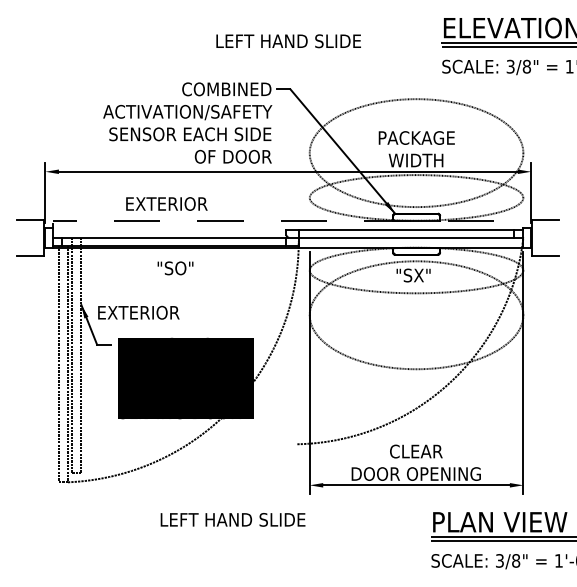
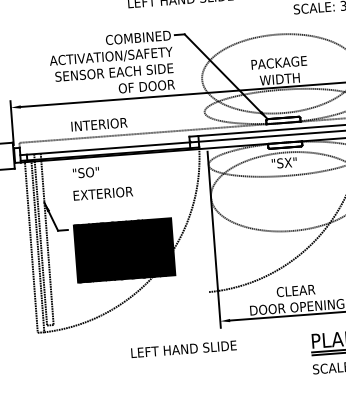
text: (167, 203) -> (101, 124), EXTERIOR -> INTERIOR
text: (175, 268) -> (86, 172), moved
text: (138, 312) -> (103, 193), moved
text: (232, 519) -> (183, 349), moved

